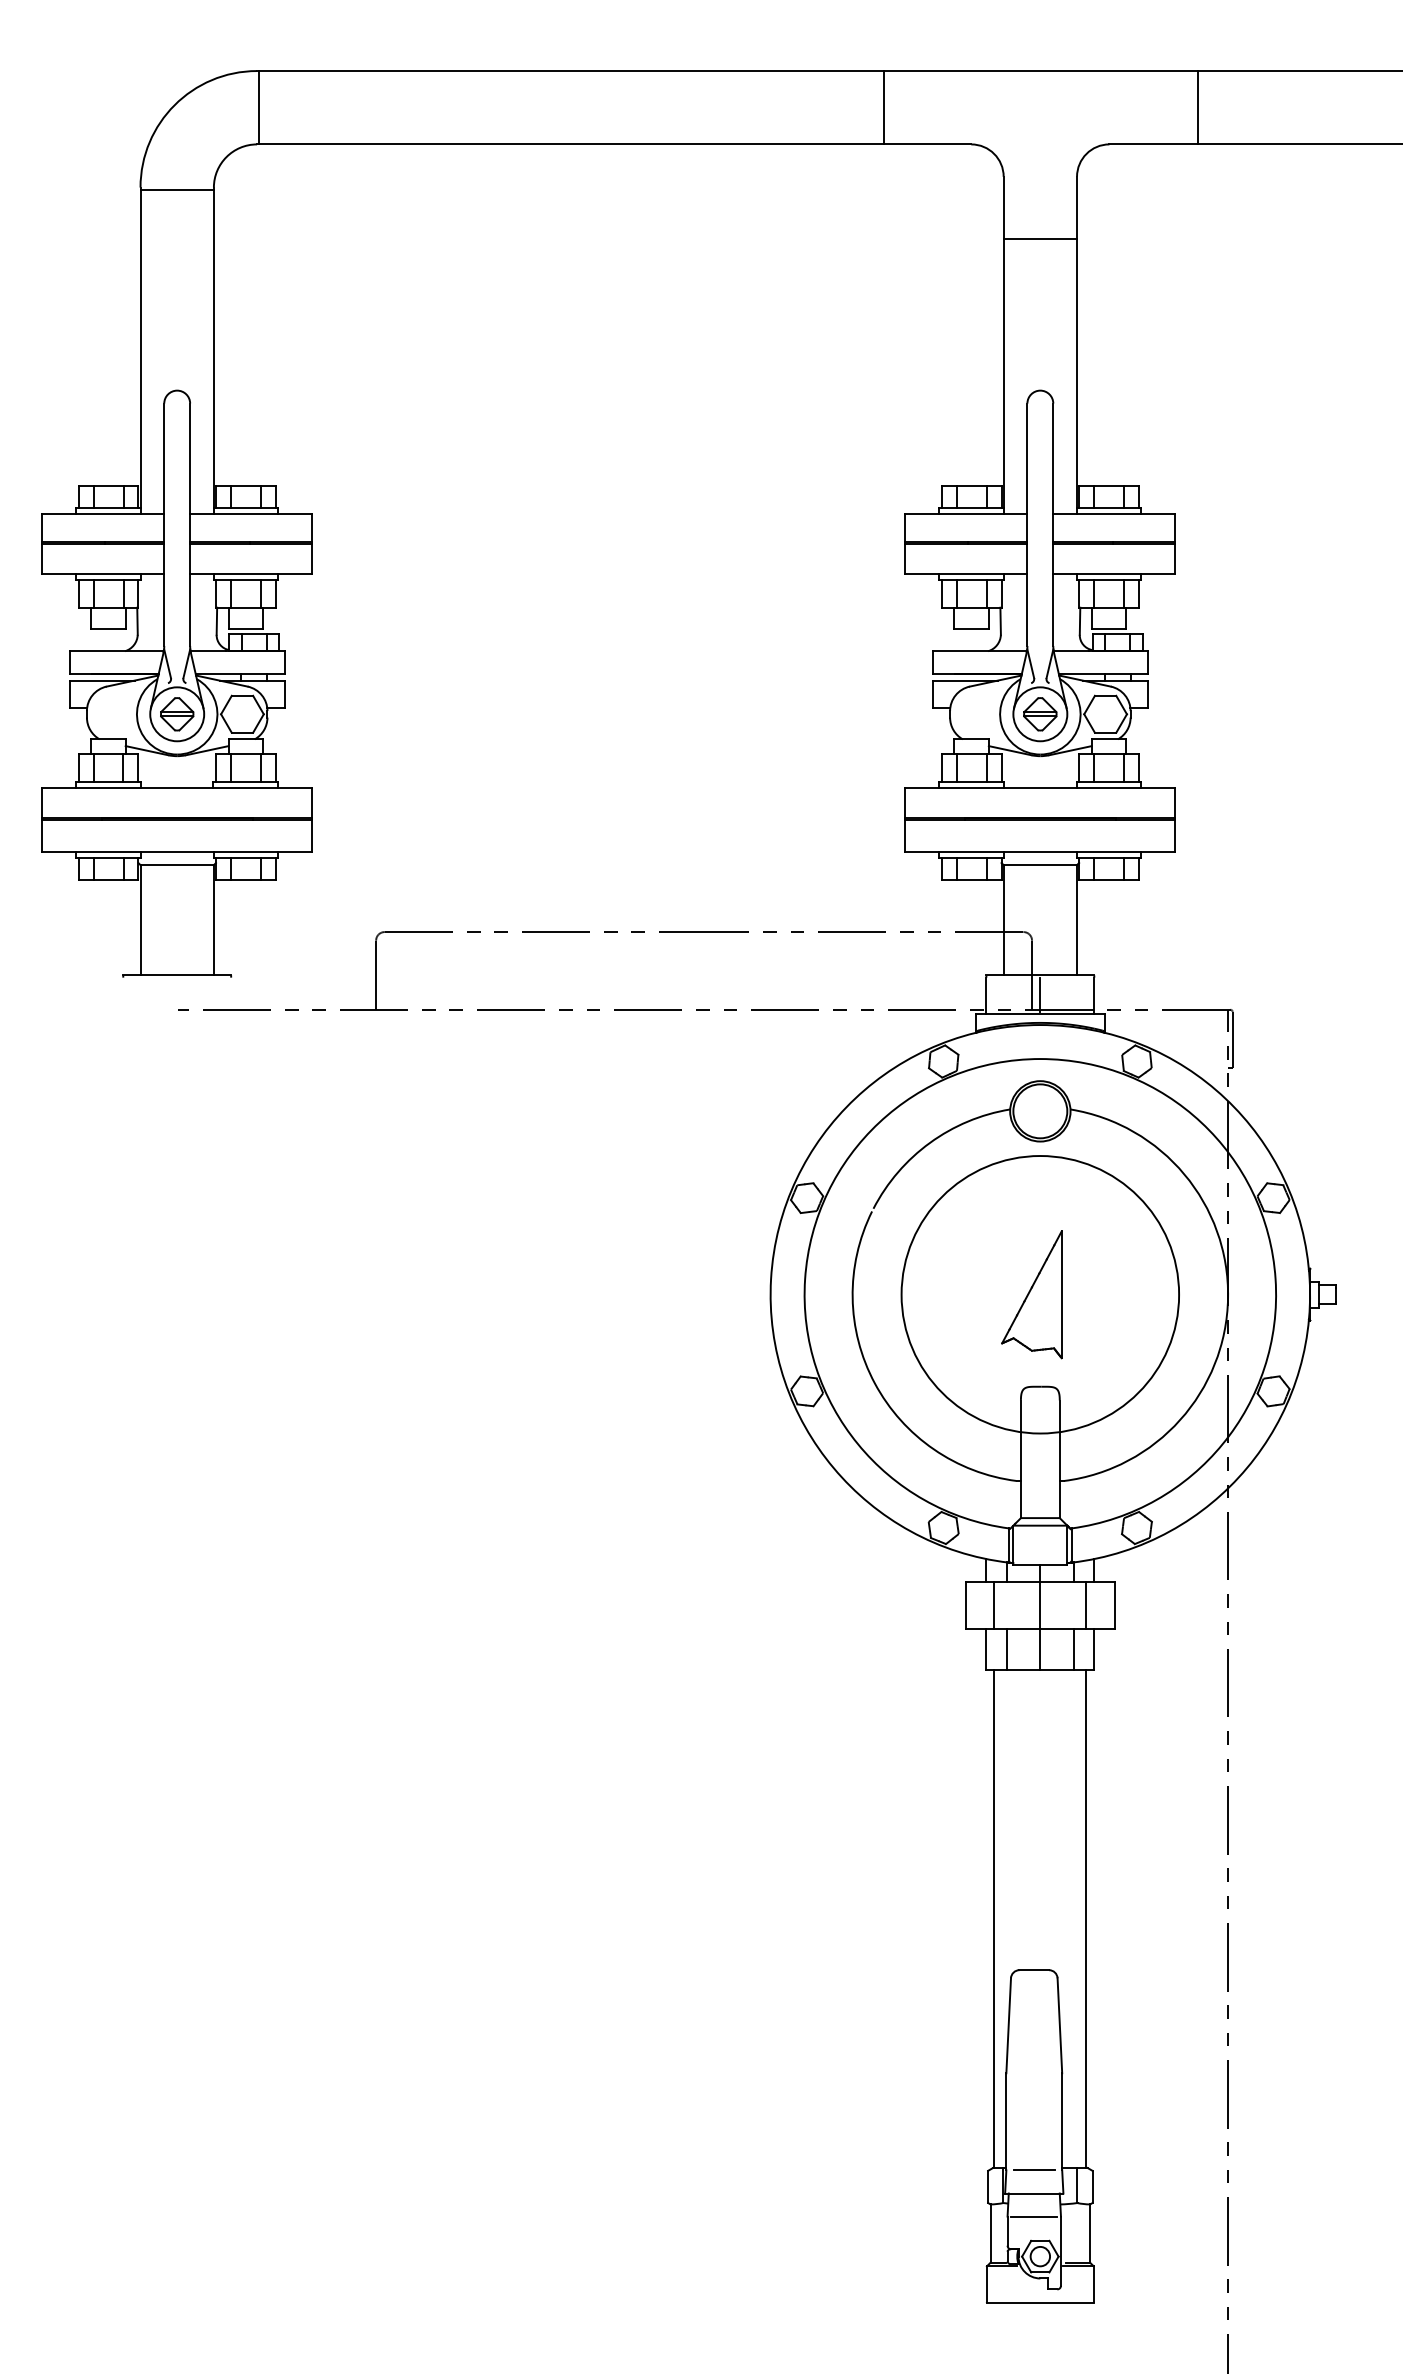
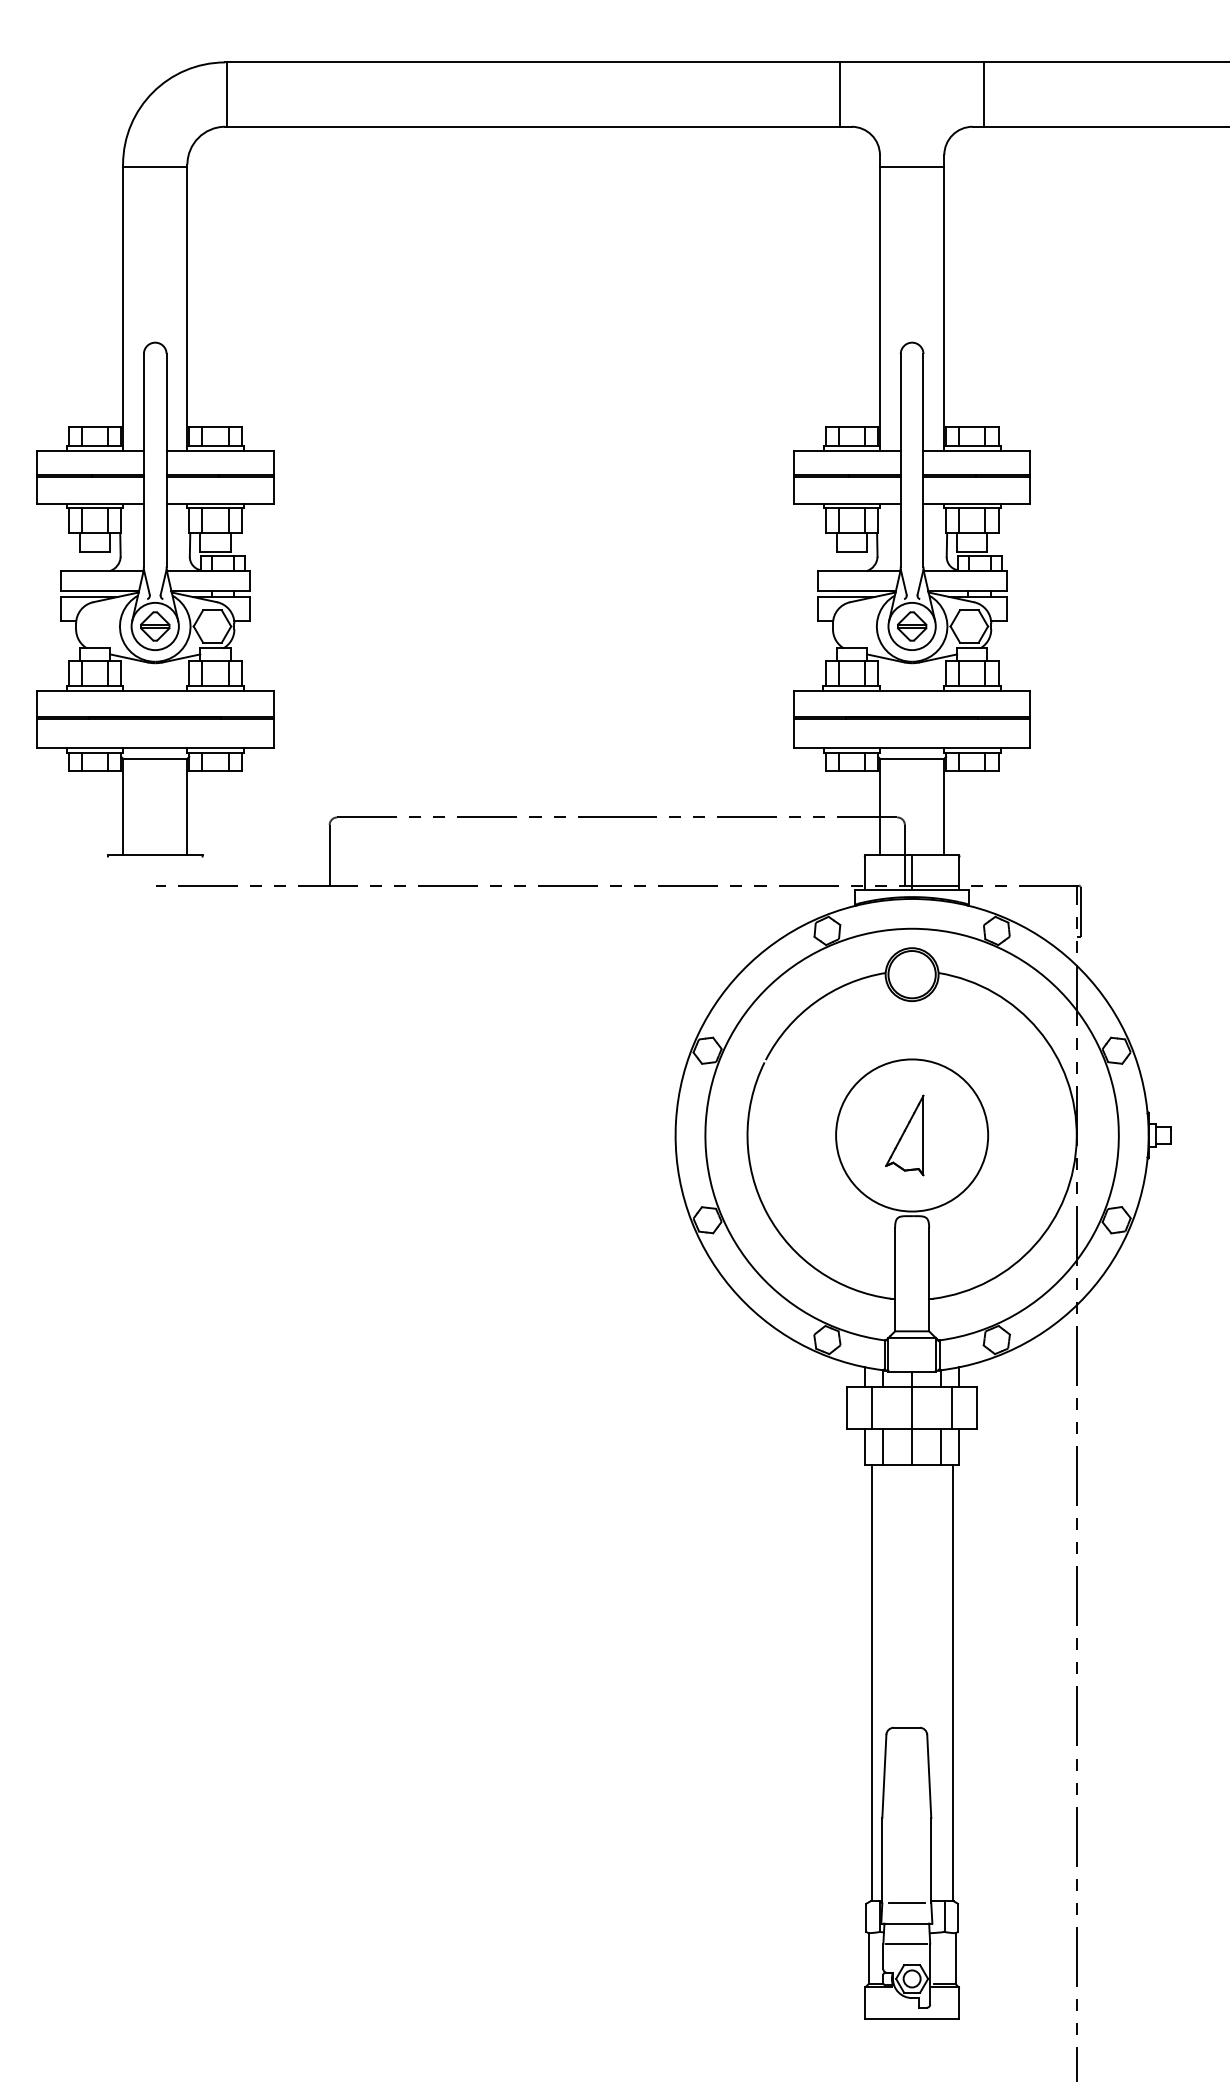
line: (884, 107) -> (840, 94), moved
line: (1198, 107) -> (984, 94), moved
line: (1039, 238) -> (911, 166), moved
part: (1031, 1294) -> (904, 1135), size x0.71
circle: (1040, 1294) -> (912, 1135), size x0.62

